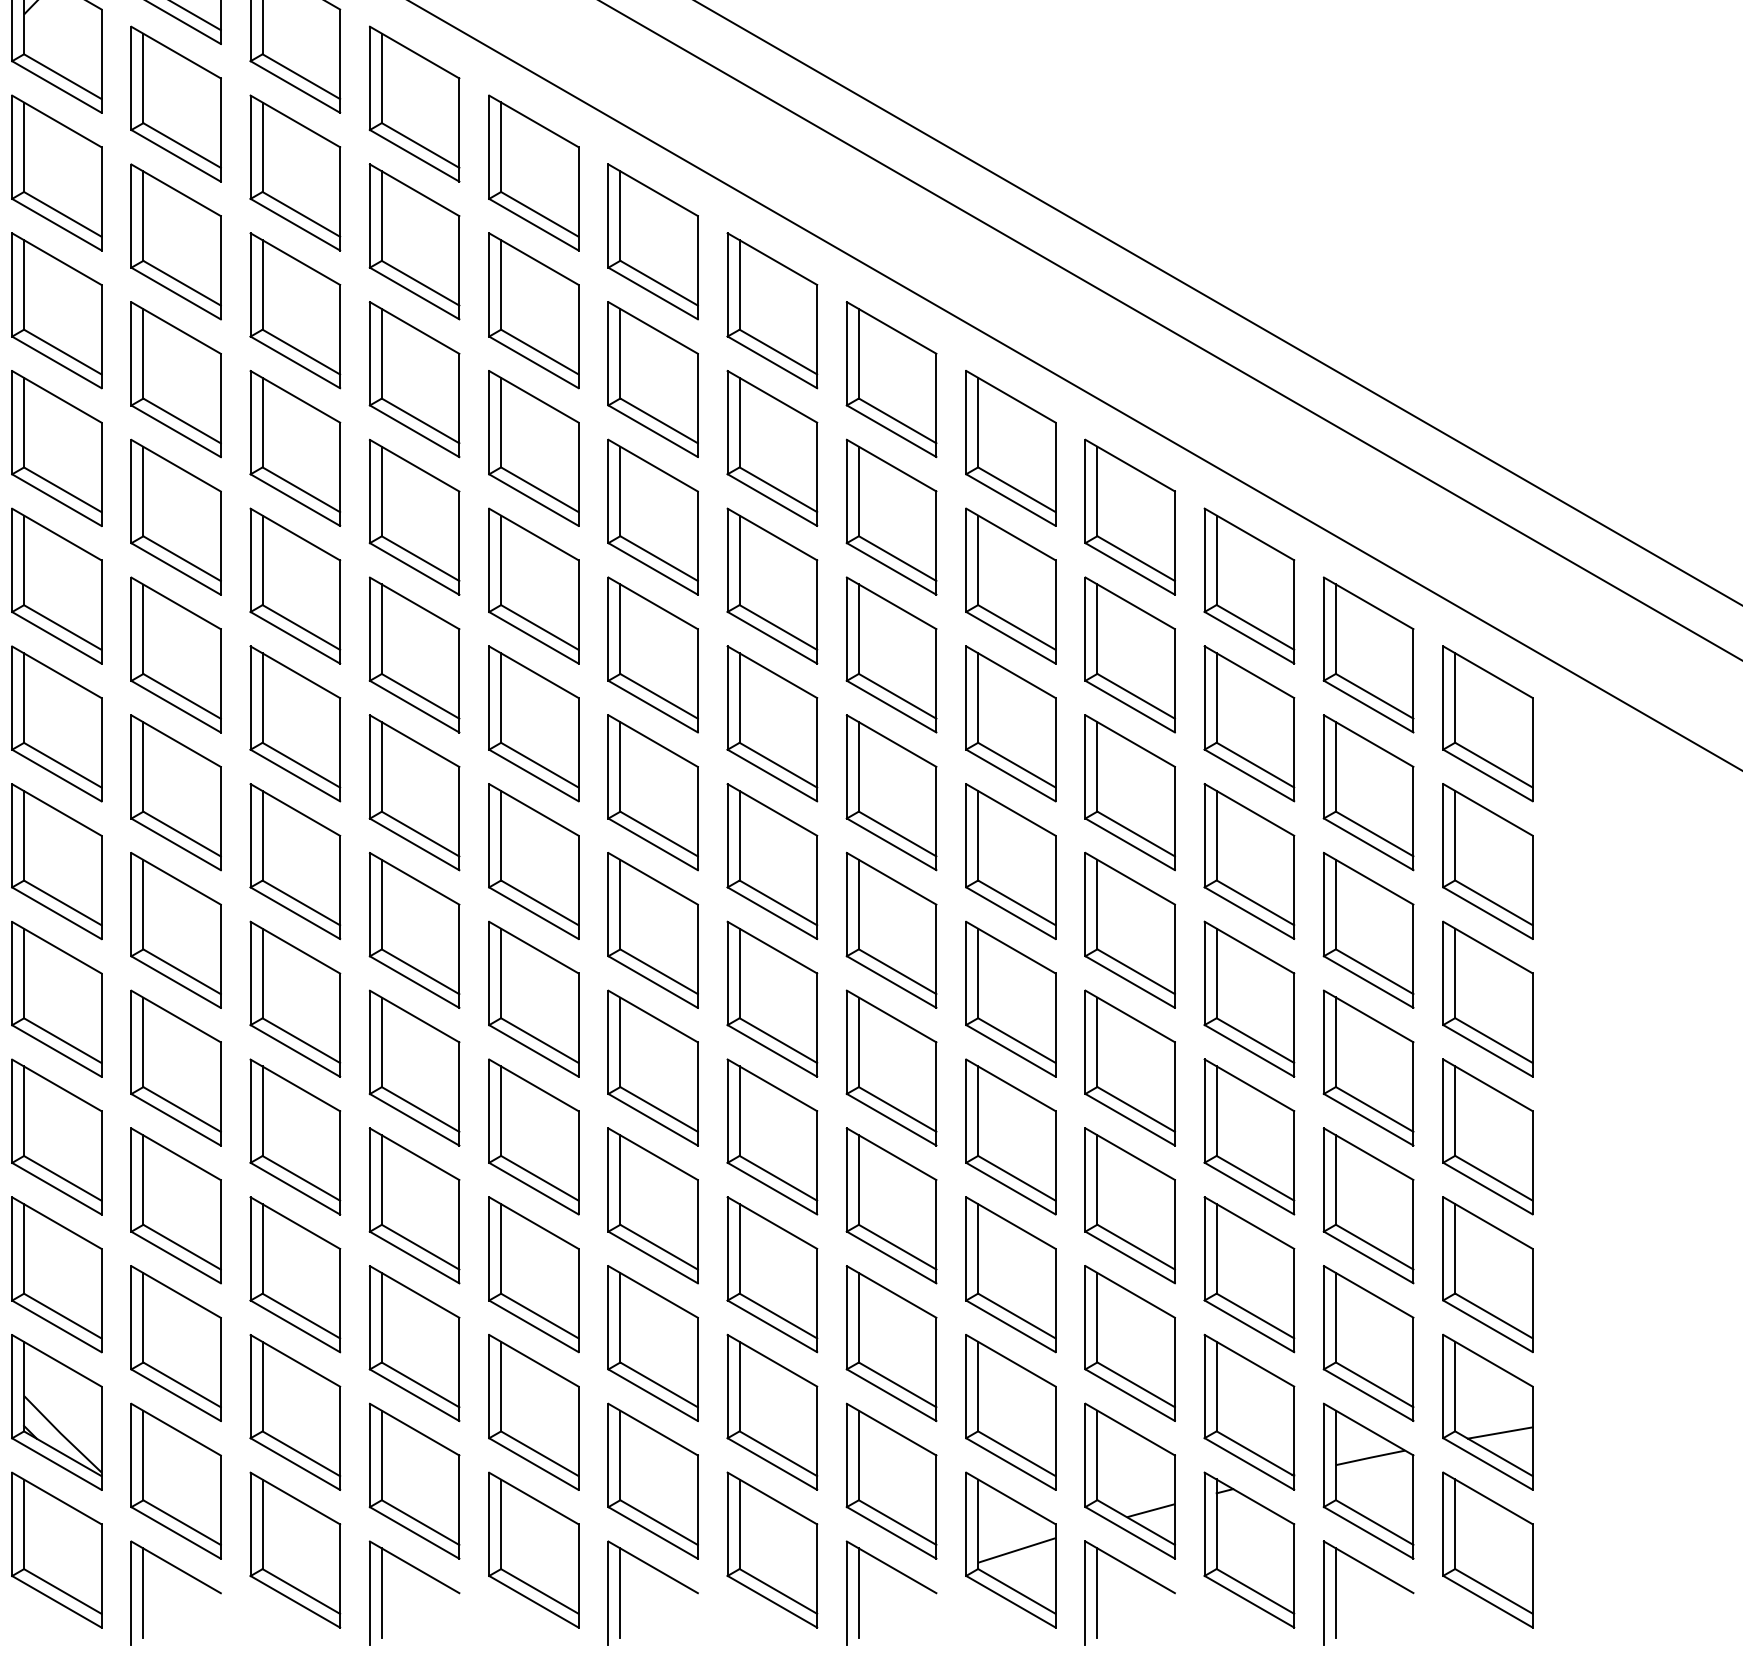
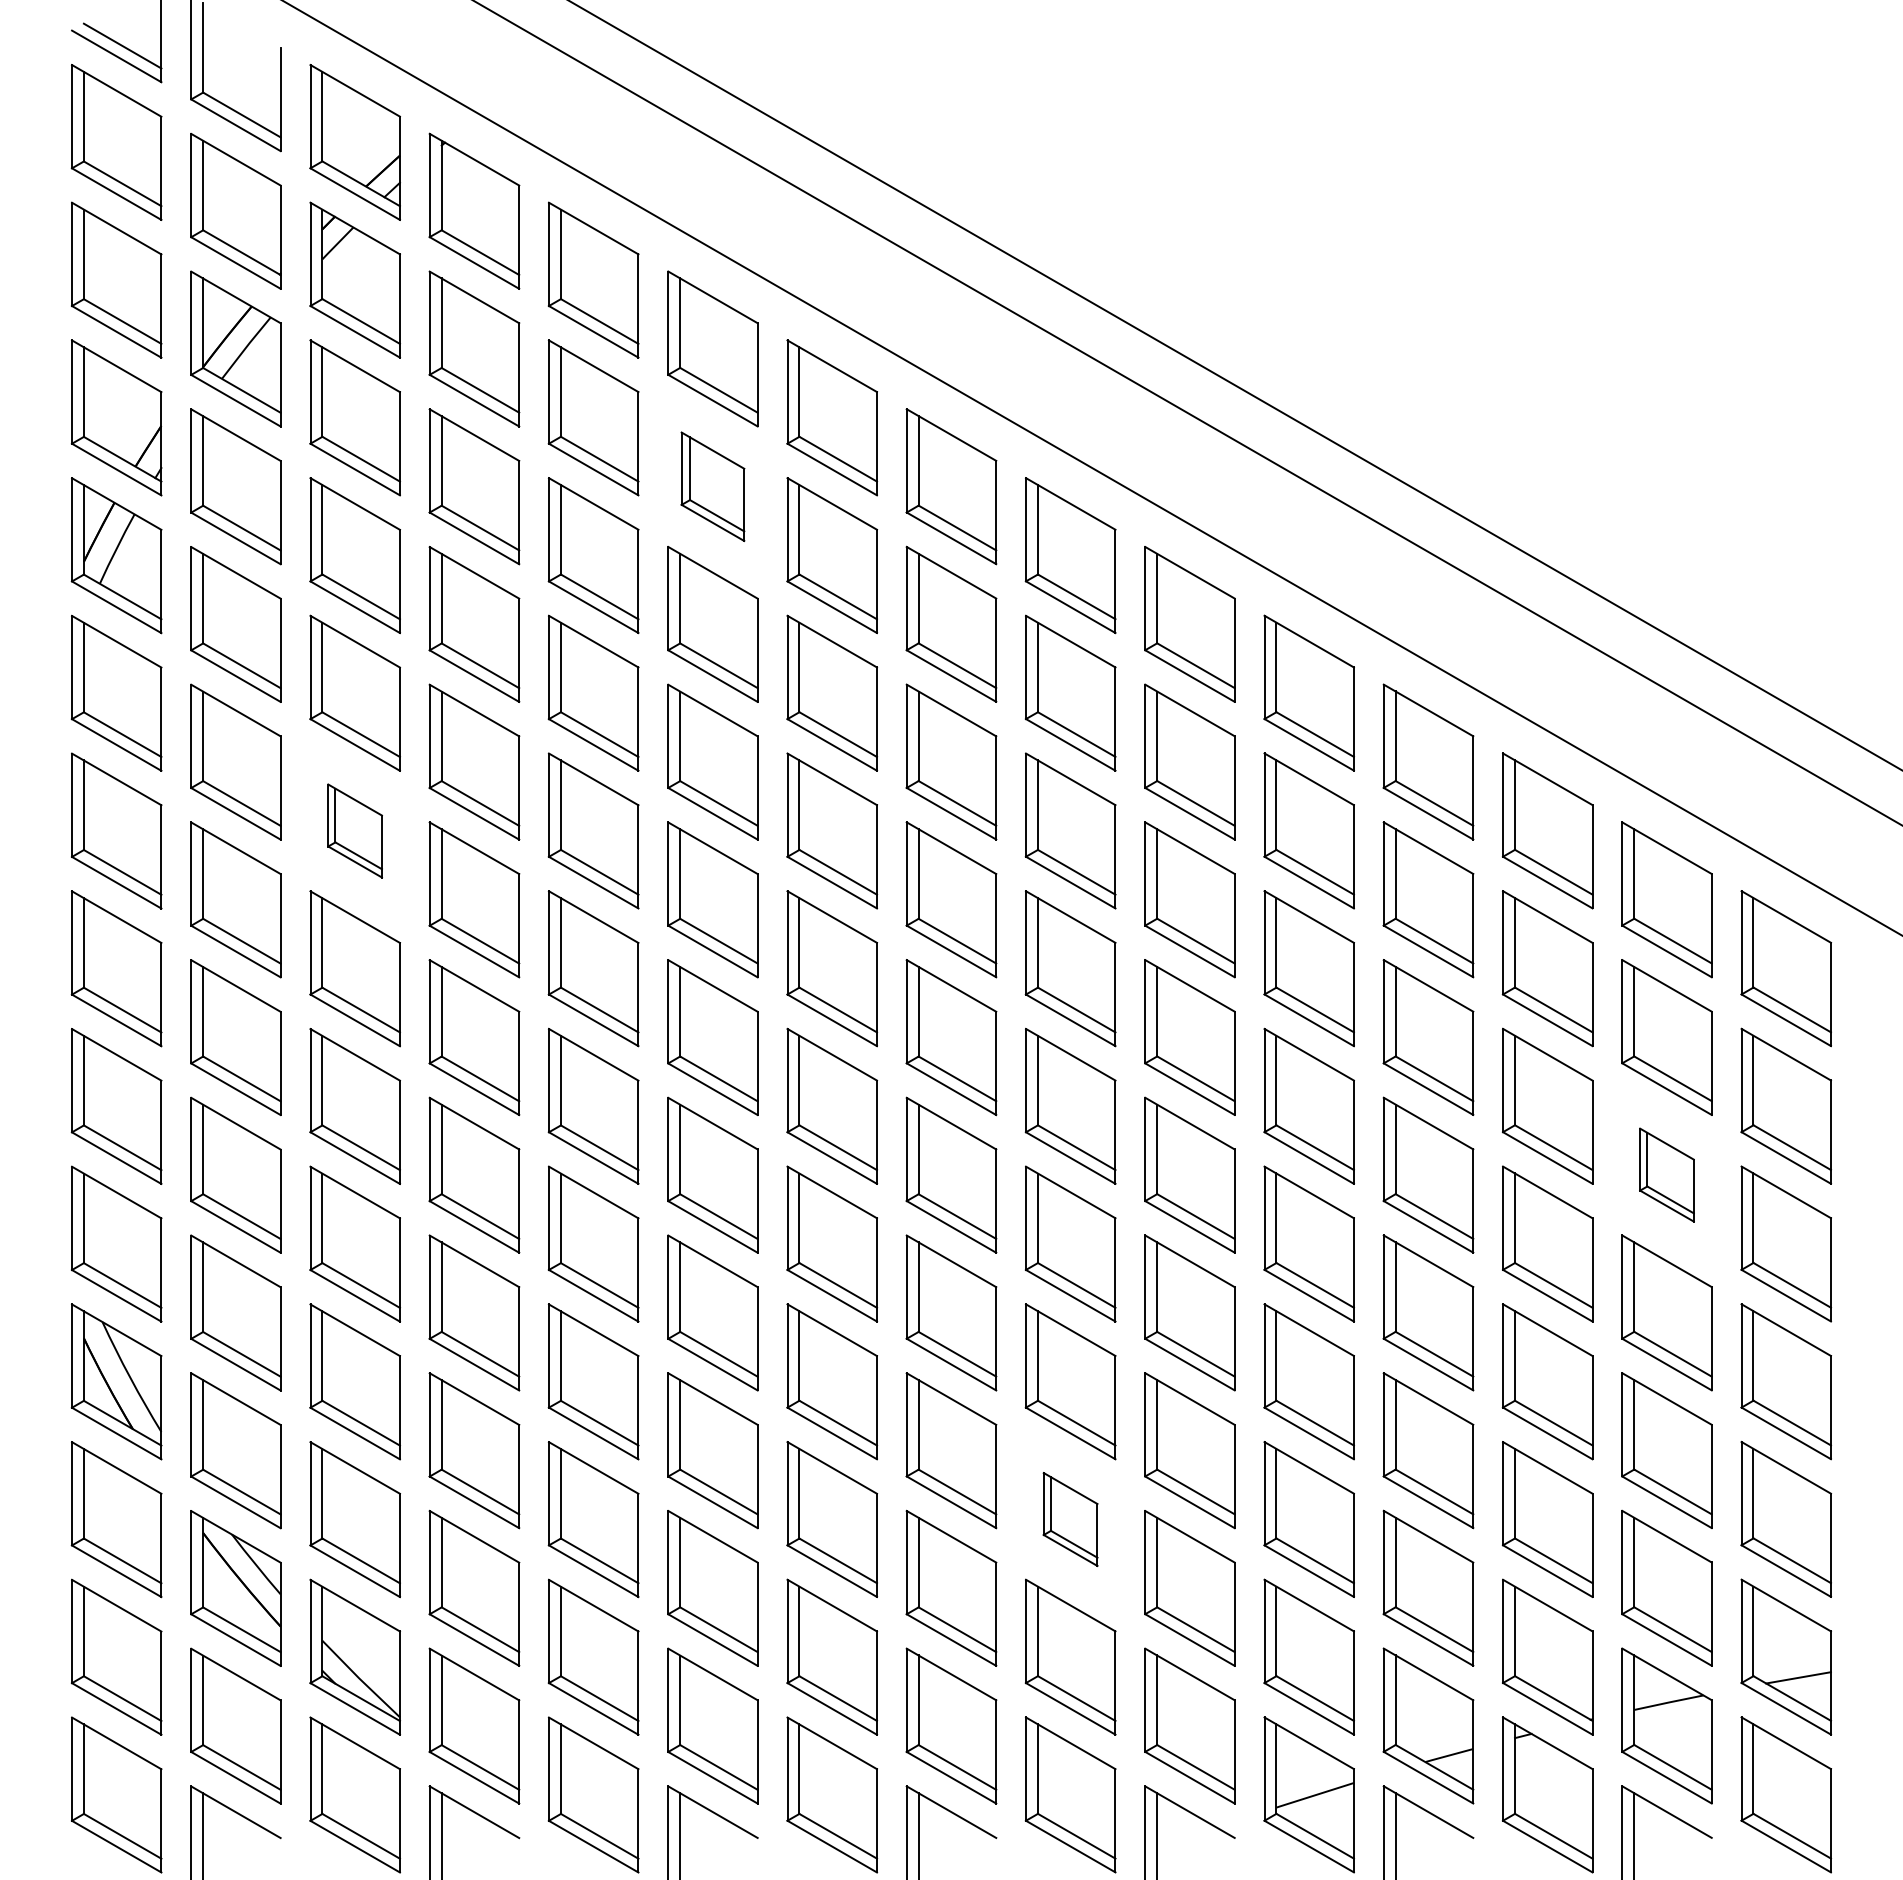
part: (414, 241) -> (712, 486), size x0.7
part: (56, 585) -> (354, 830), size x0.6
part: (1368, 929) -> (1666, 1174), size x0.6
part: (772, 1274) -> (1070, 1519), size x0.6

